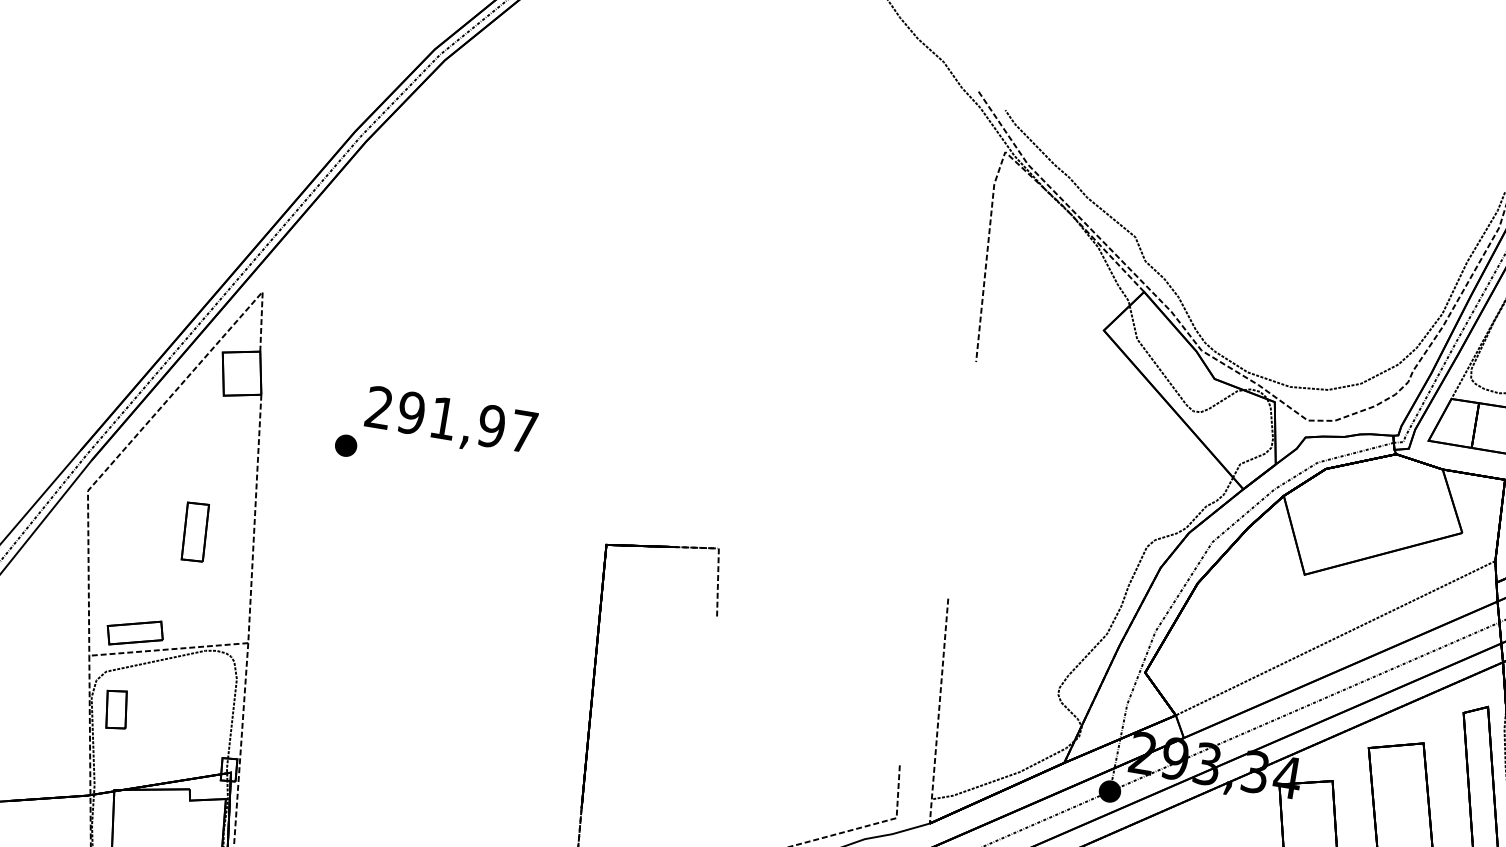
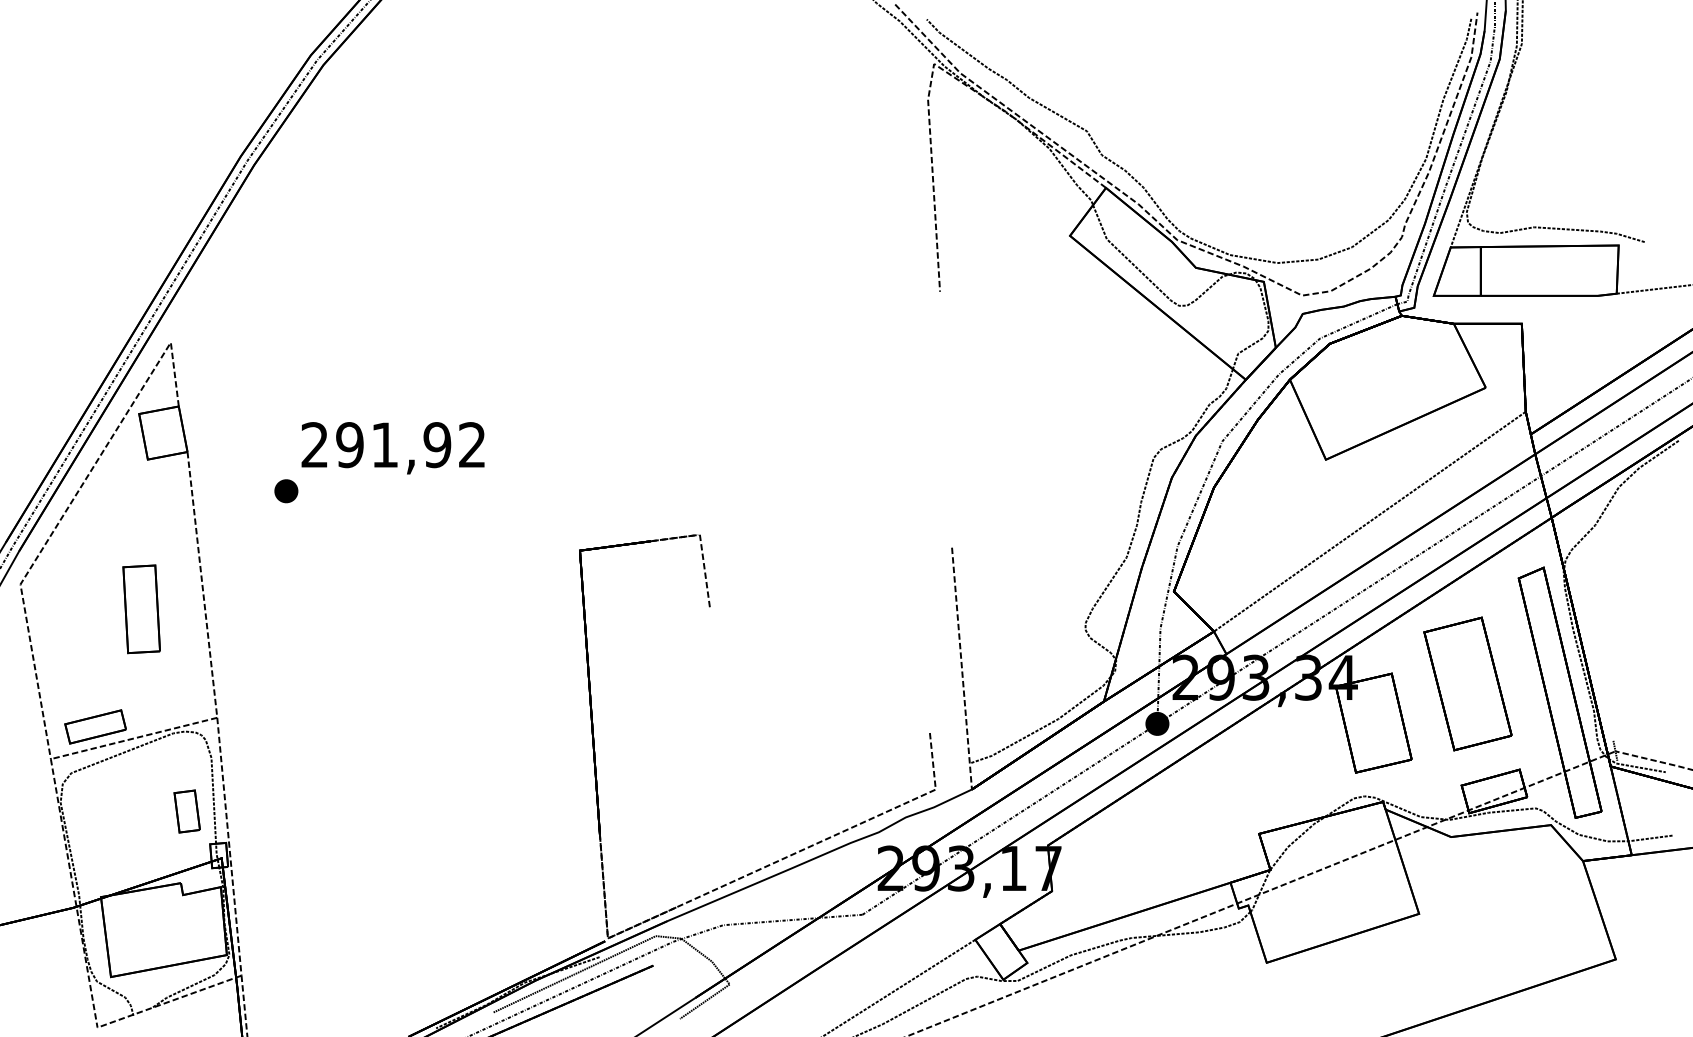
text: (523, 431) -> (472, 444), 291,97 -> 291,92
part: (195, 532) -> (141, 609), size x1.4
part: (115, 709) -> (186, 811), moved

